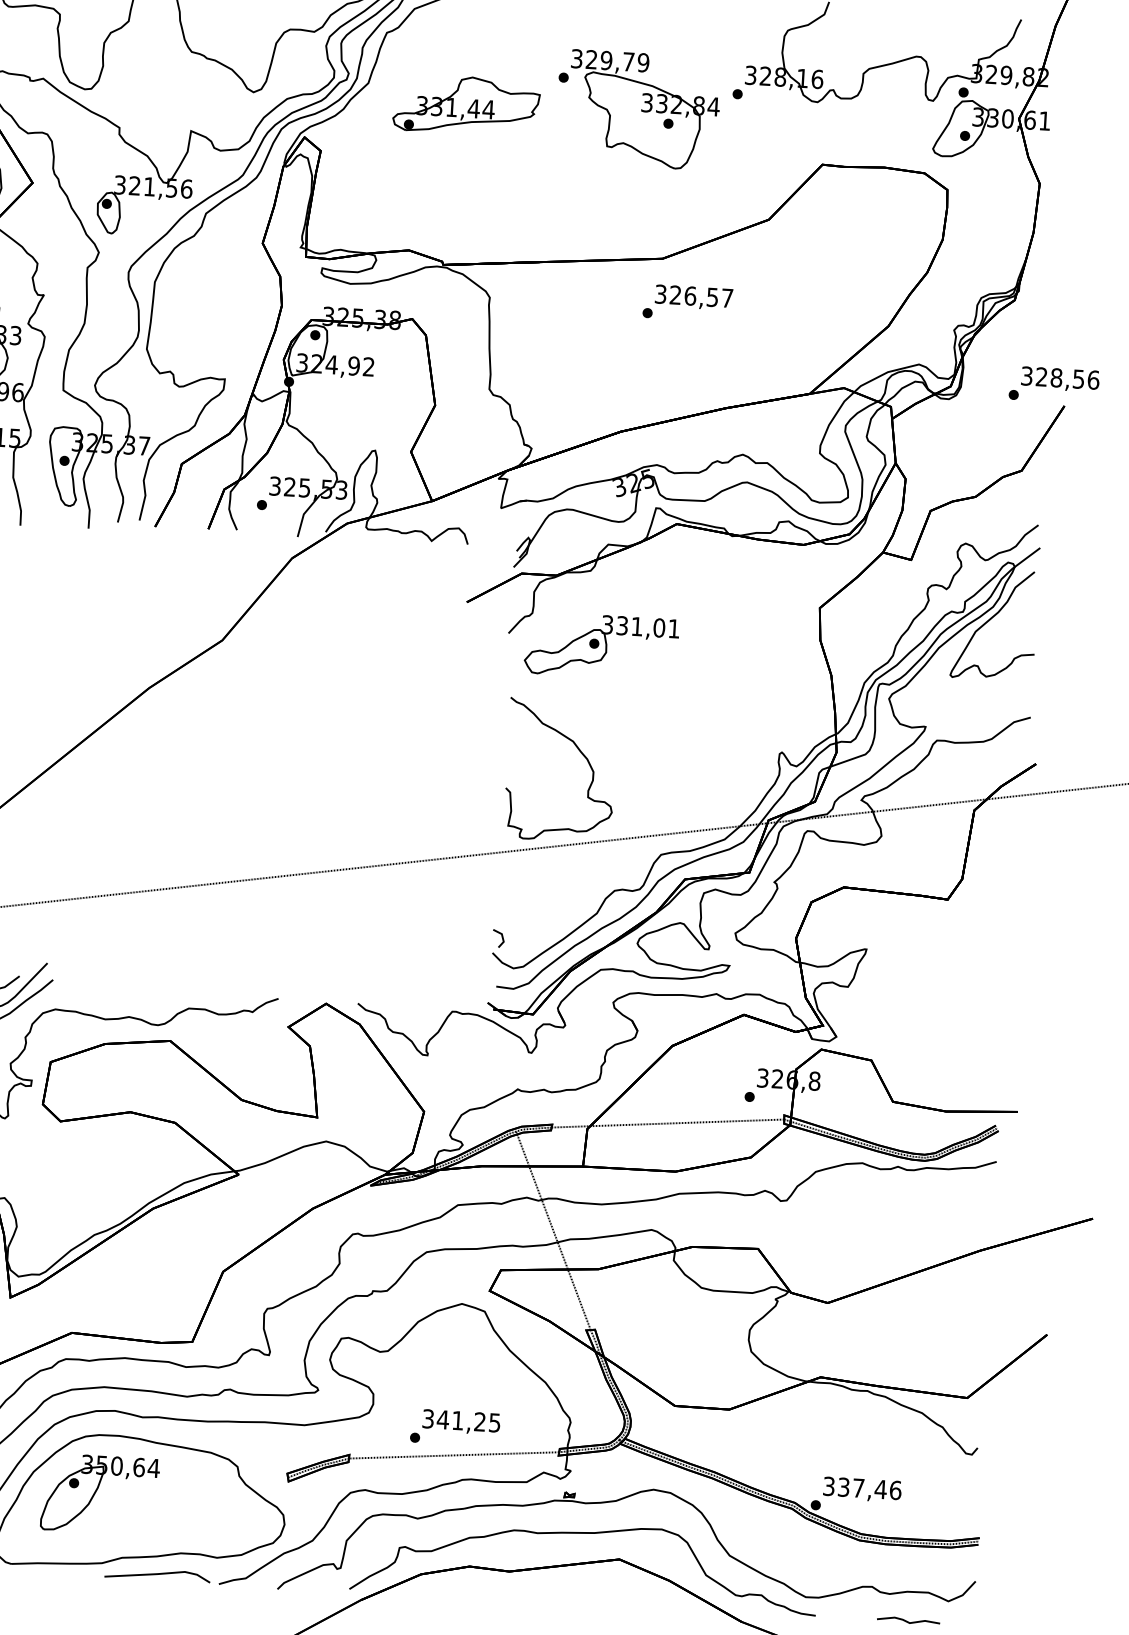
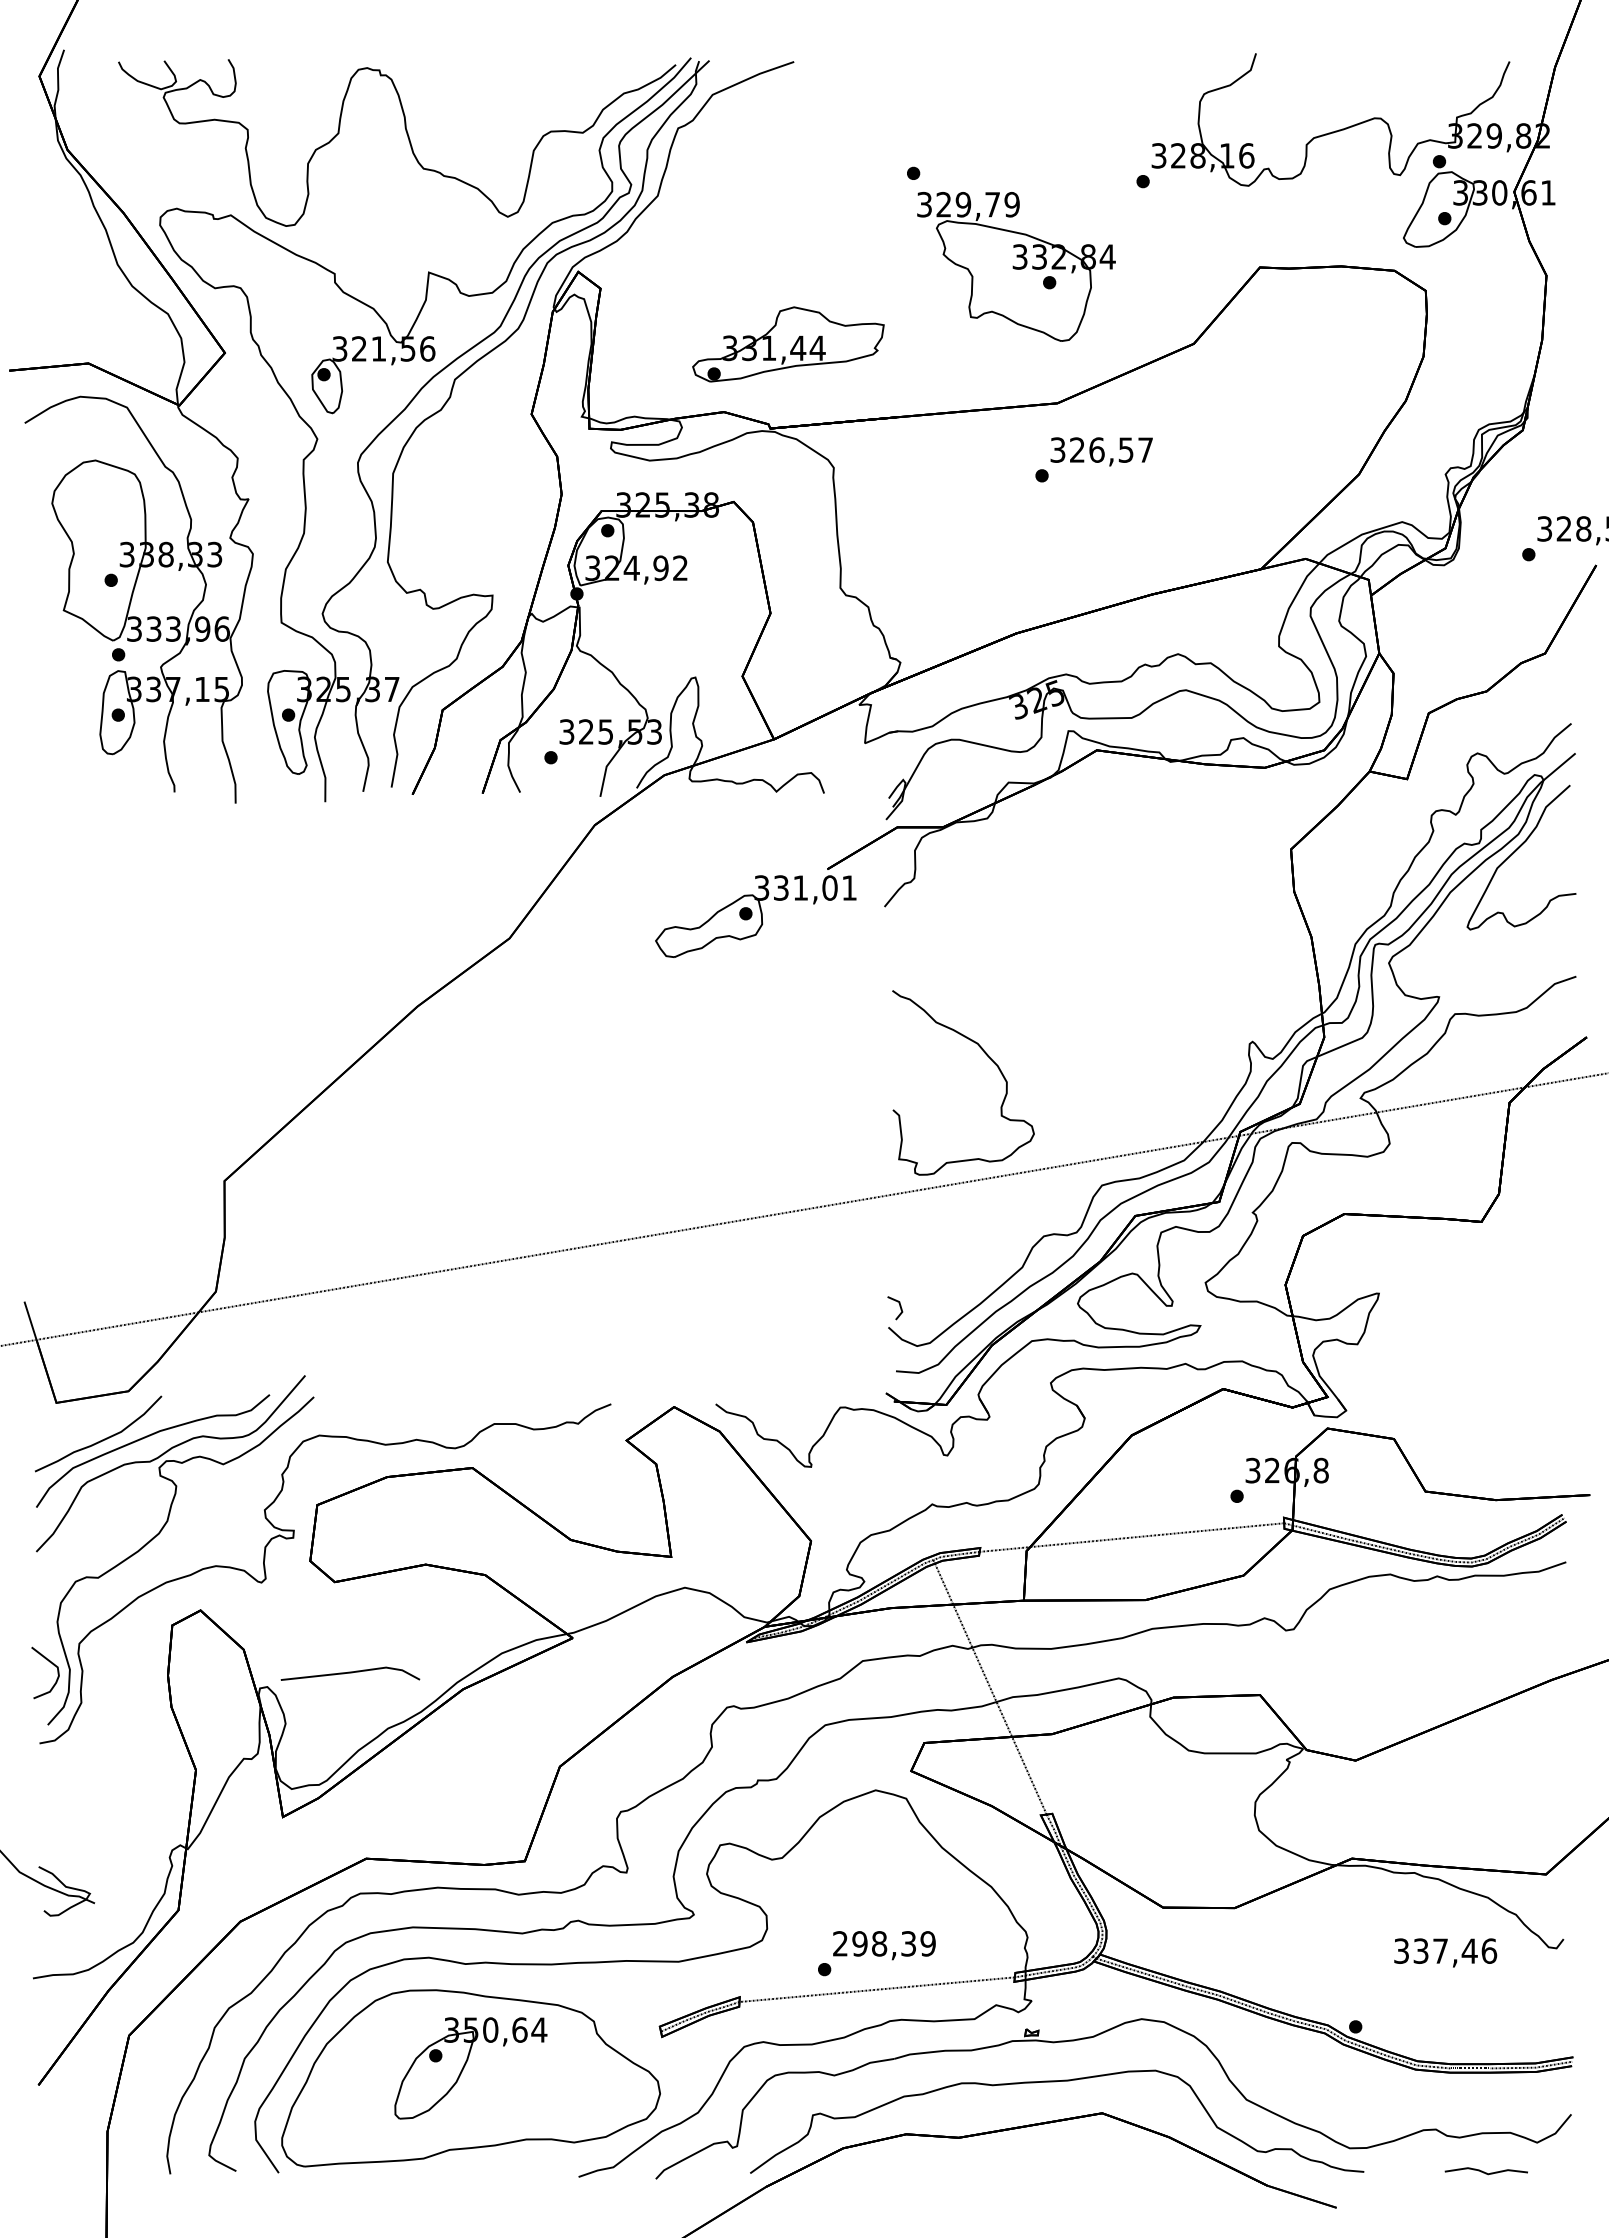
part: (466, 105) -> (788, 344), moved
part: (644, 109) -> (1016, 266), moved
part: (601, 646) -> (755, 916), moved
text: (461, 1420) -> (884, 1943), 341,25 -> 298,39
text: (862, 1489) -> (1445, 1952), moved
part: (99, 1494) -> (470, 2068), moved
line: (157, 1574) -> (350, 1673), moved

